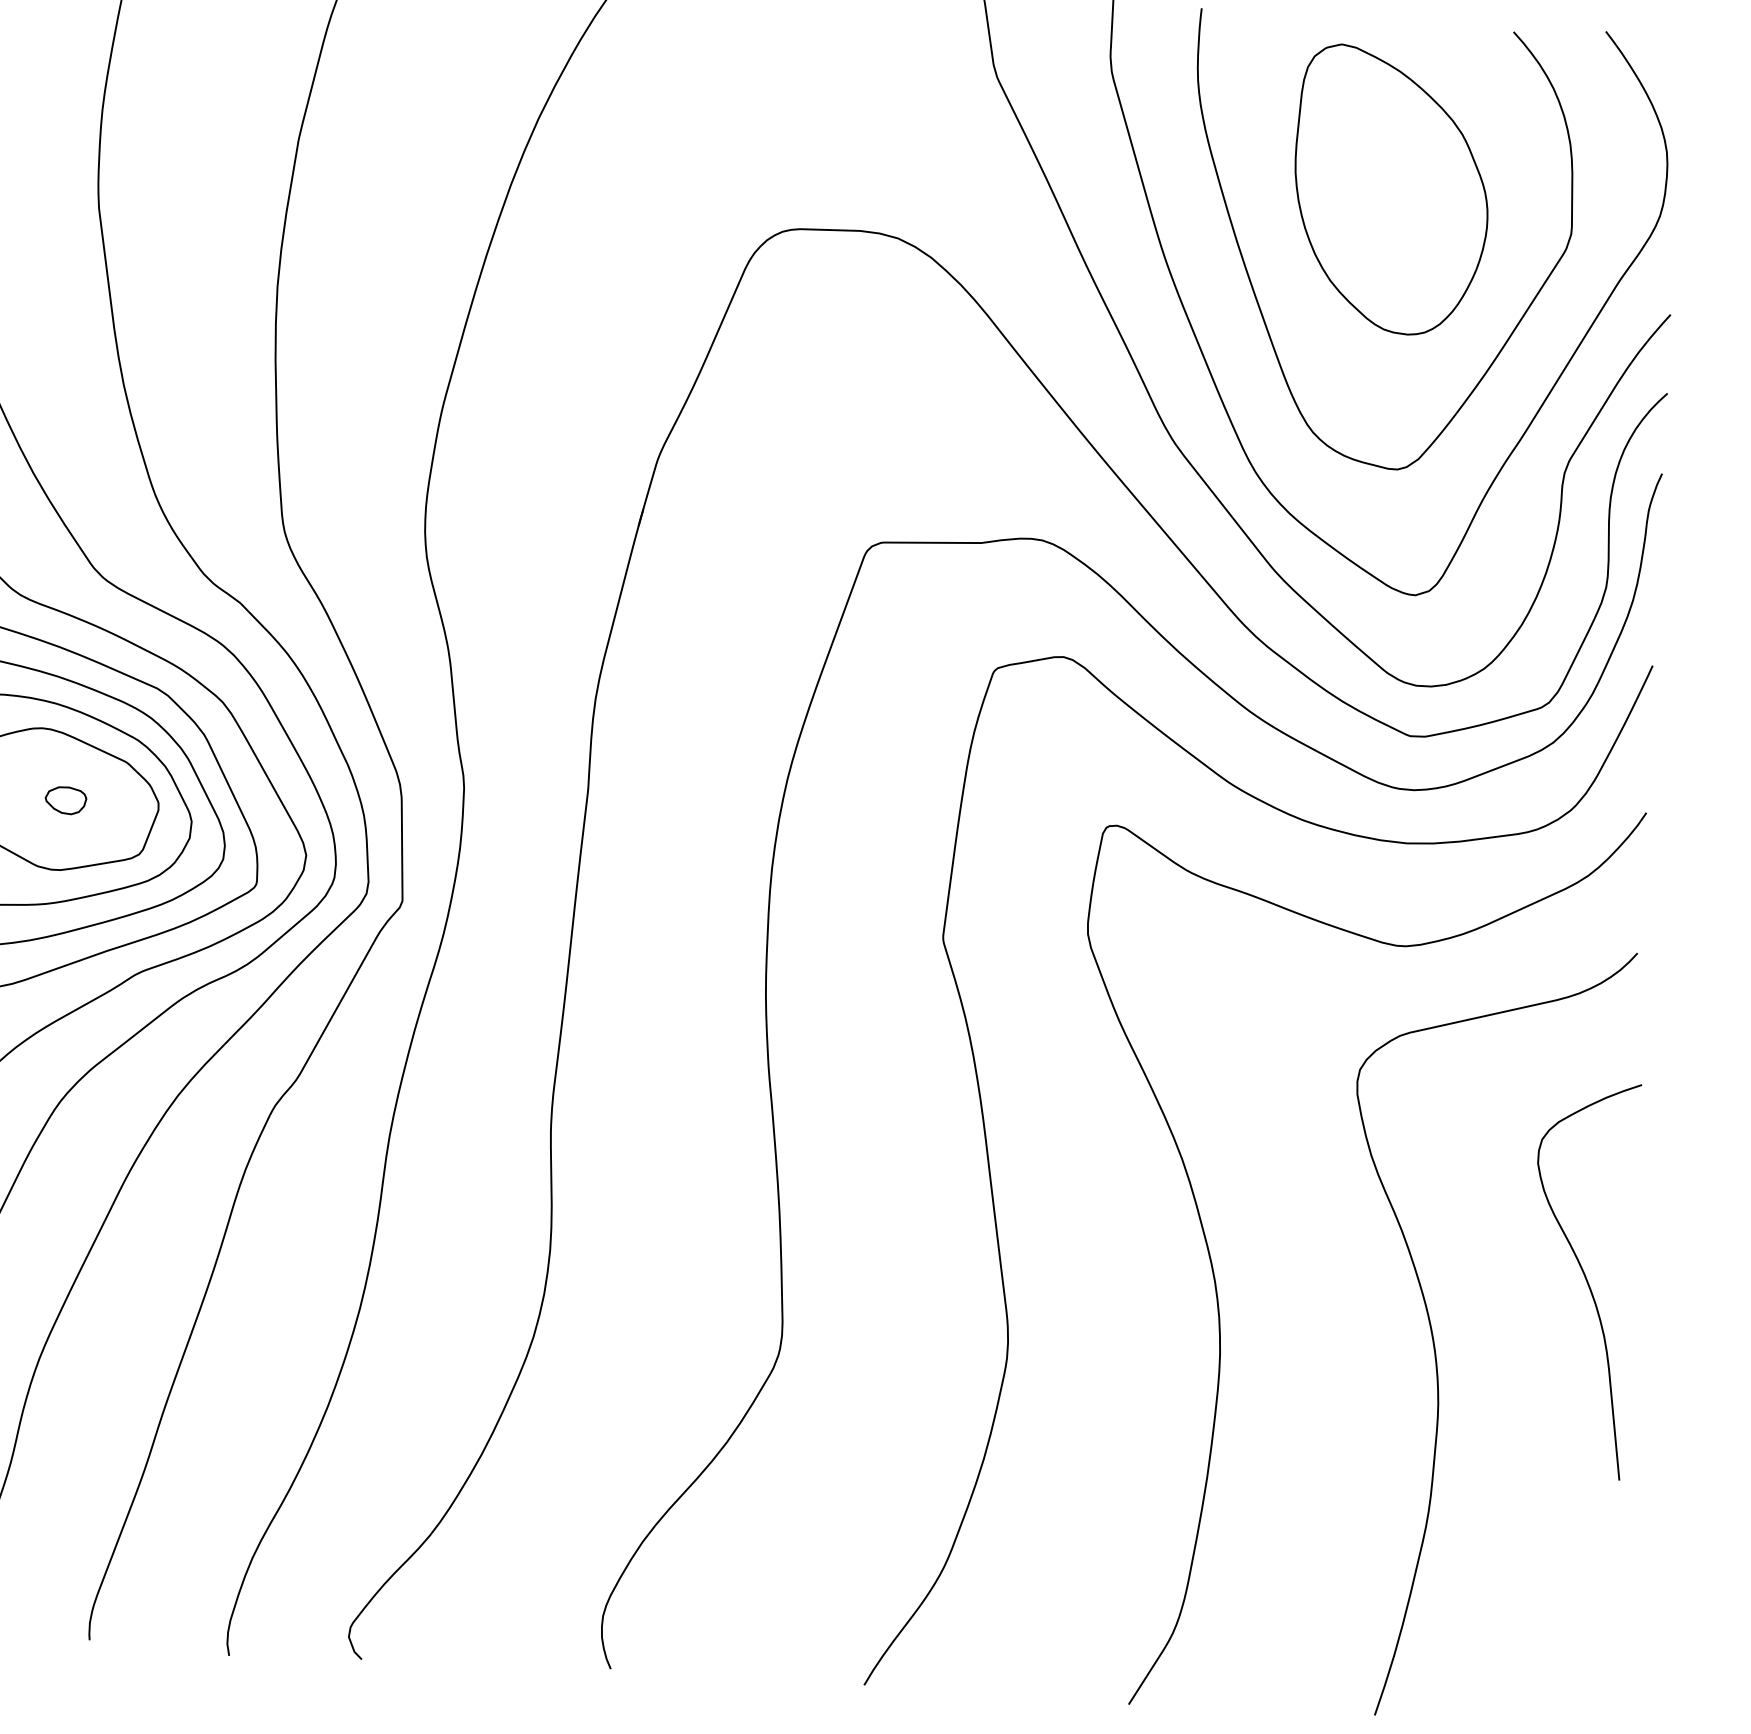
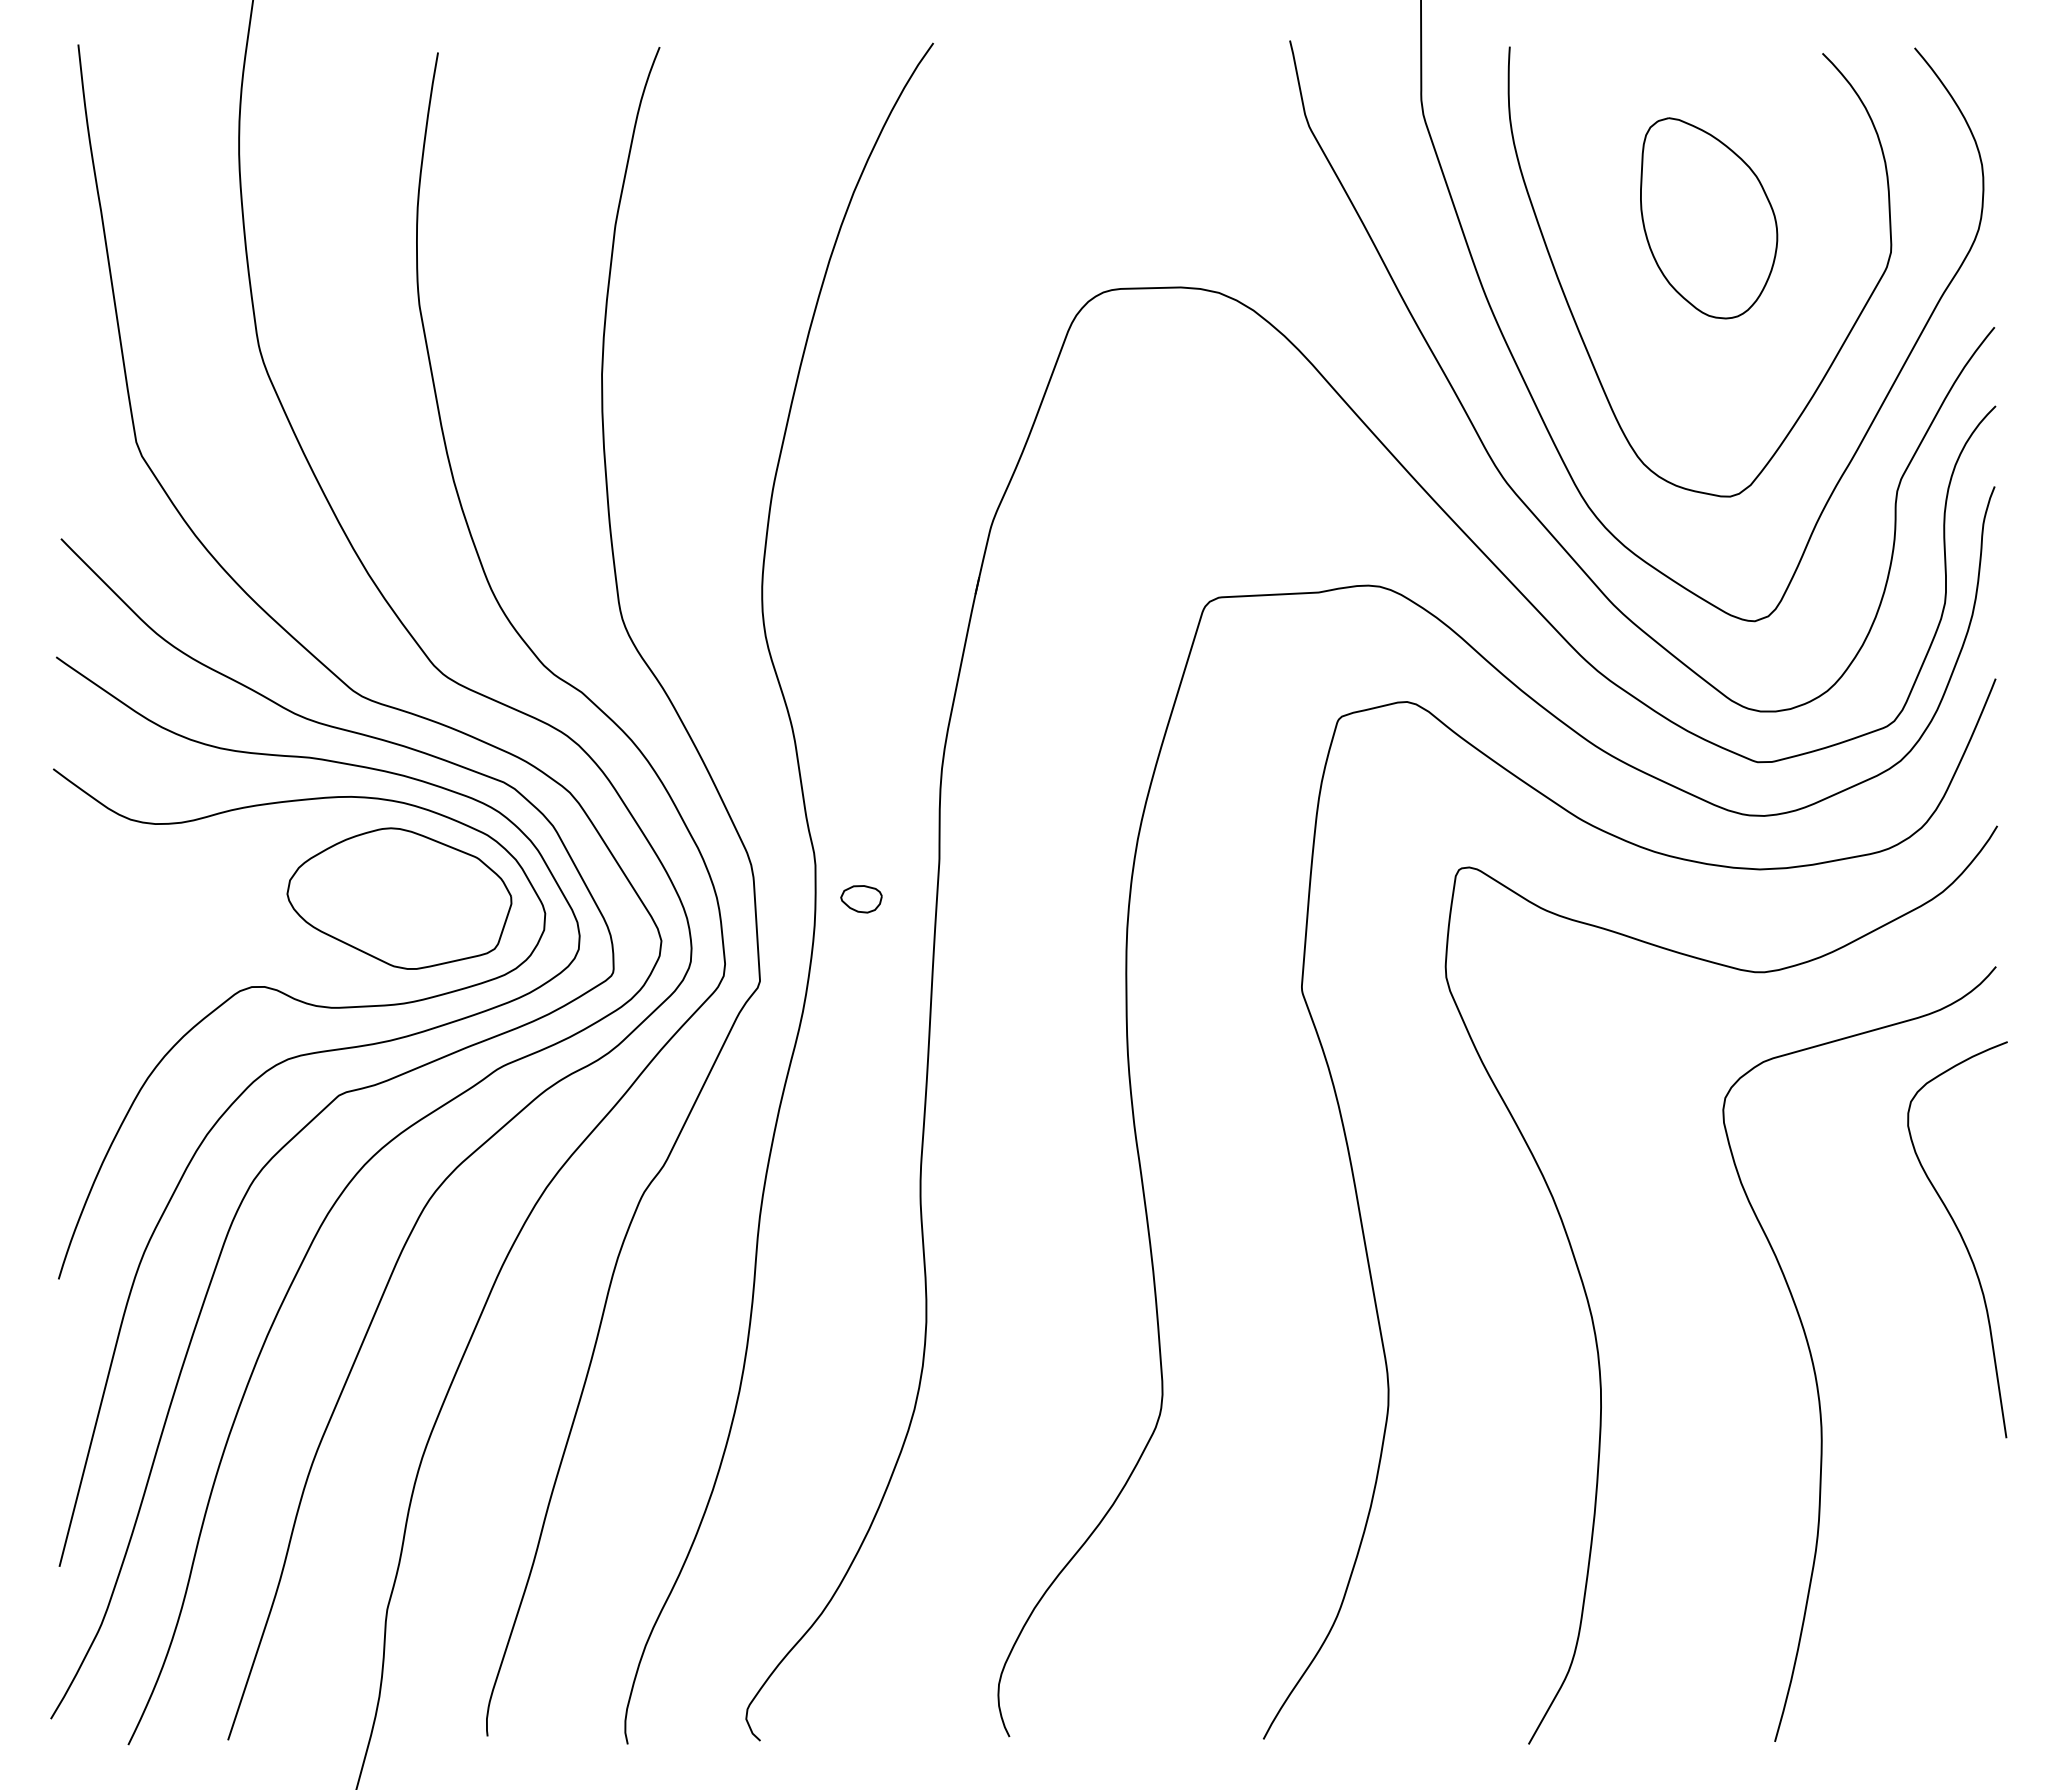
part: (1390, 190) -> (1708, 218), size x0.7
part: (65, 800) -> (861, 899), moved
curve: (1585, 1279) -> (1961, 1239), moved

